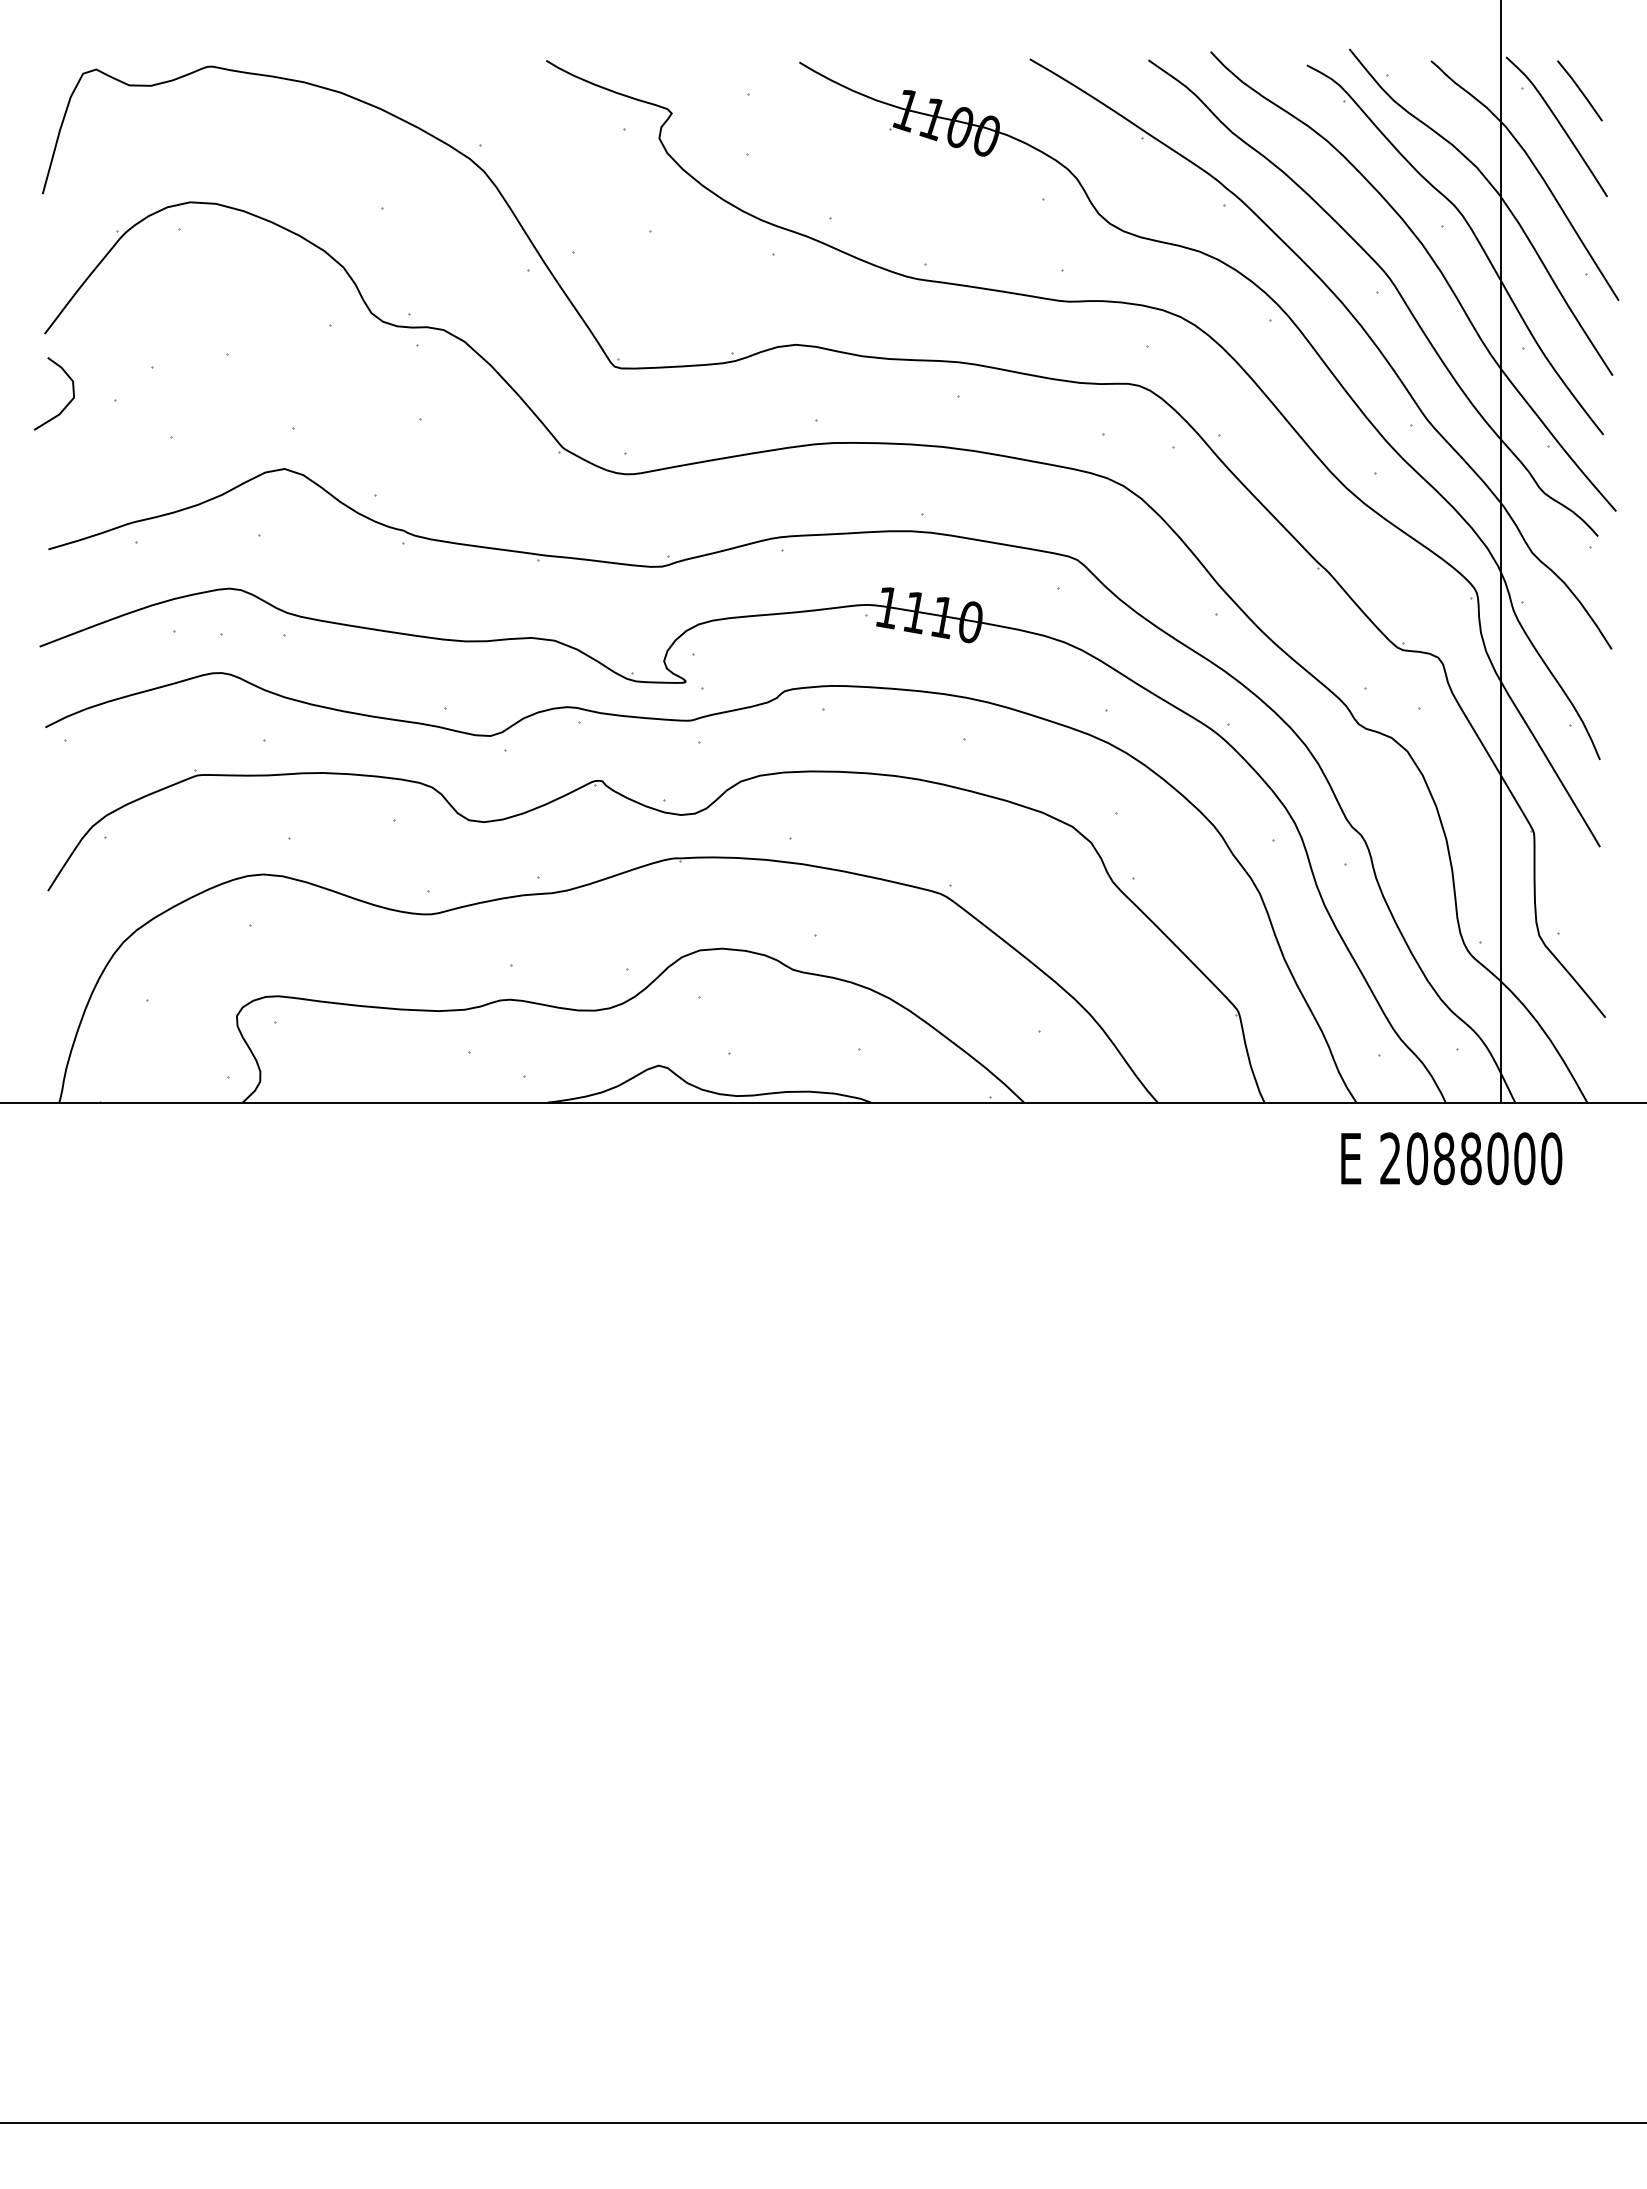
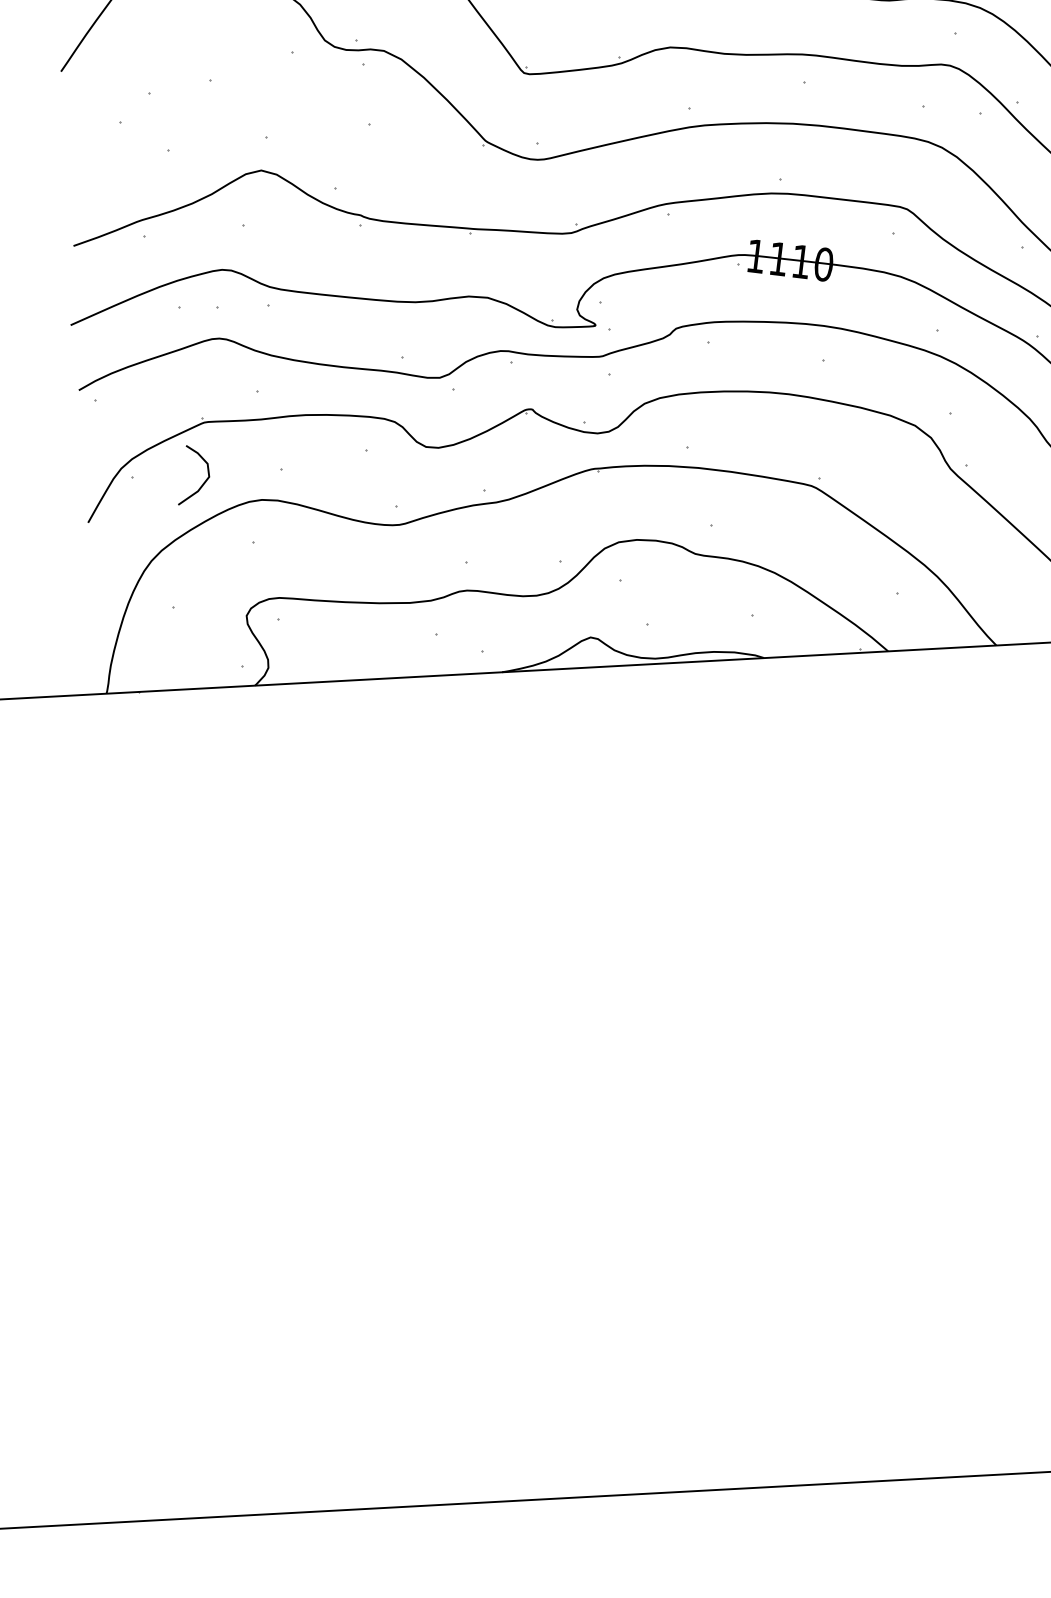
curve: (66, 404) -> (203, 482), moved

